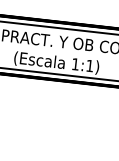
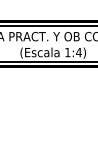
text: (89, 65) -> (78, 52), 1:1) -> 1:4)

